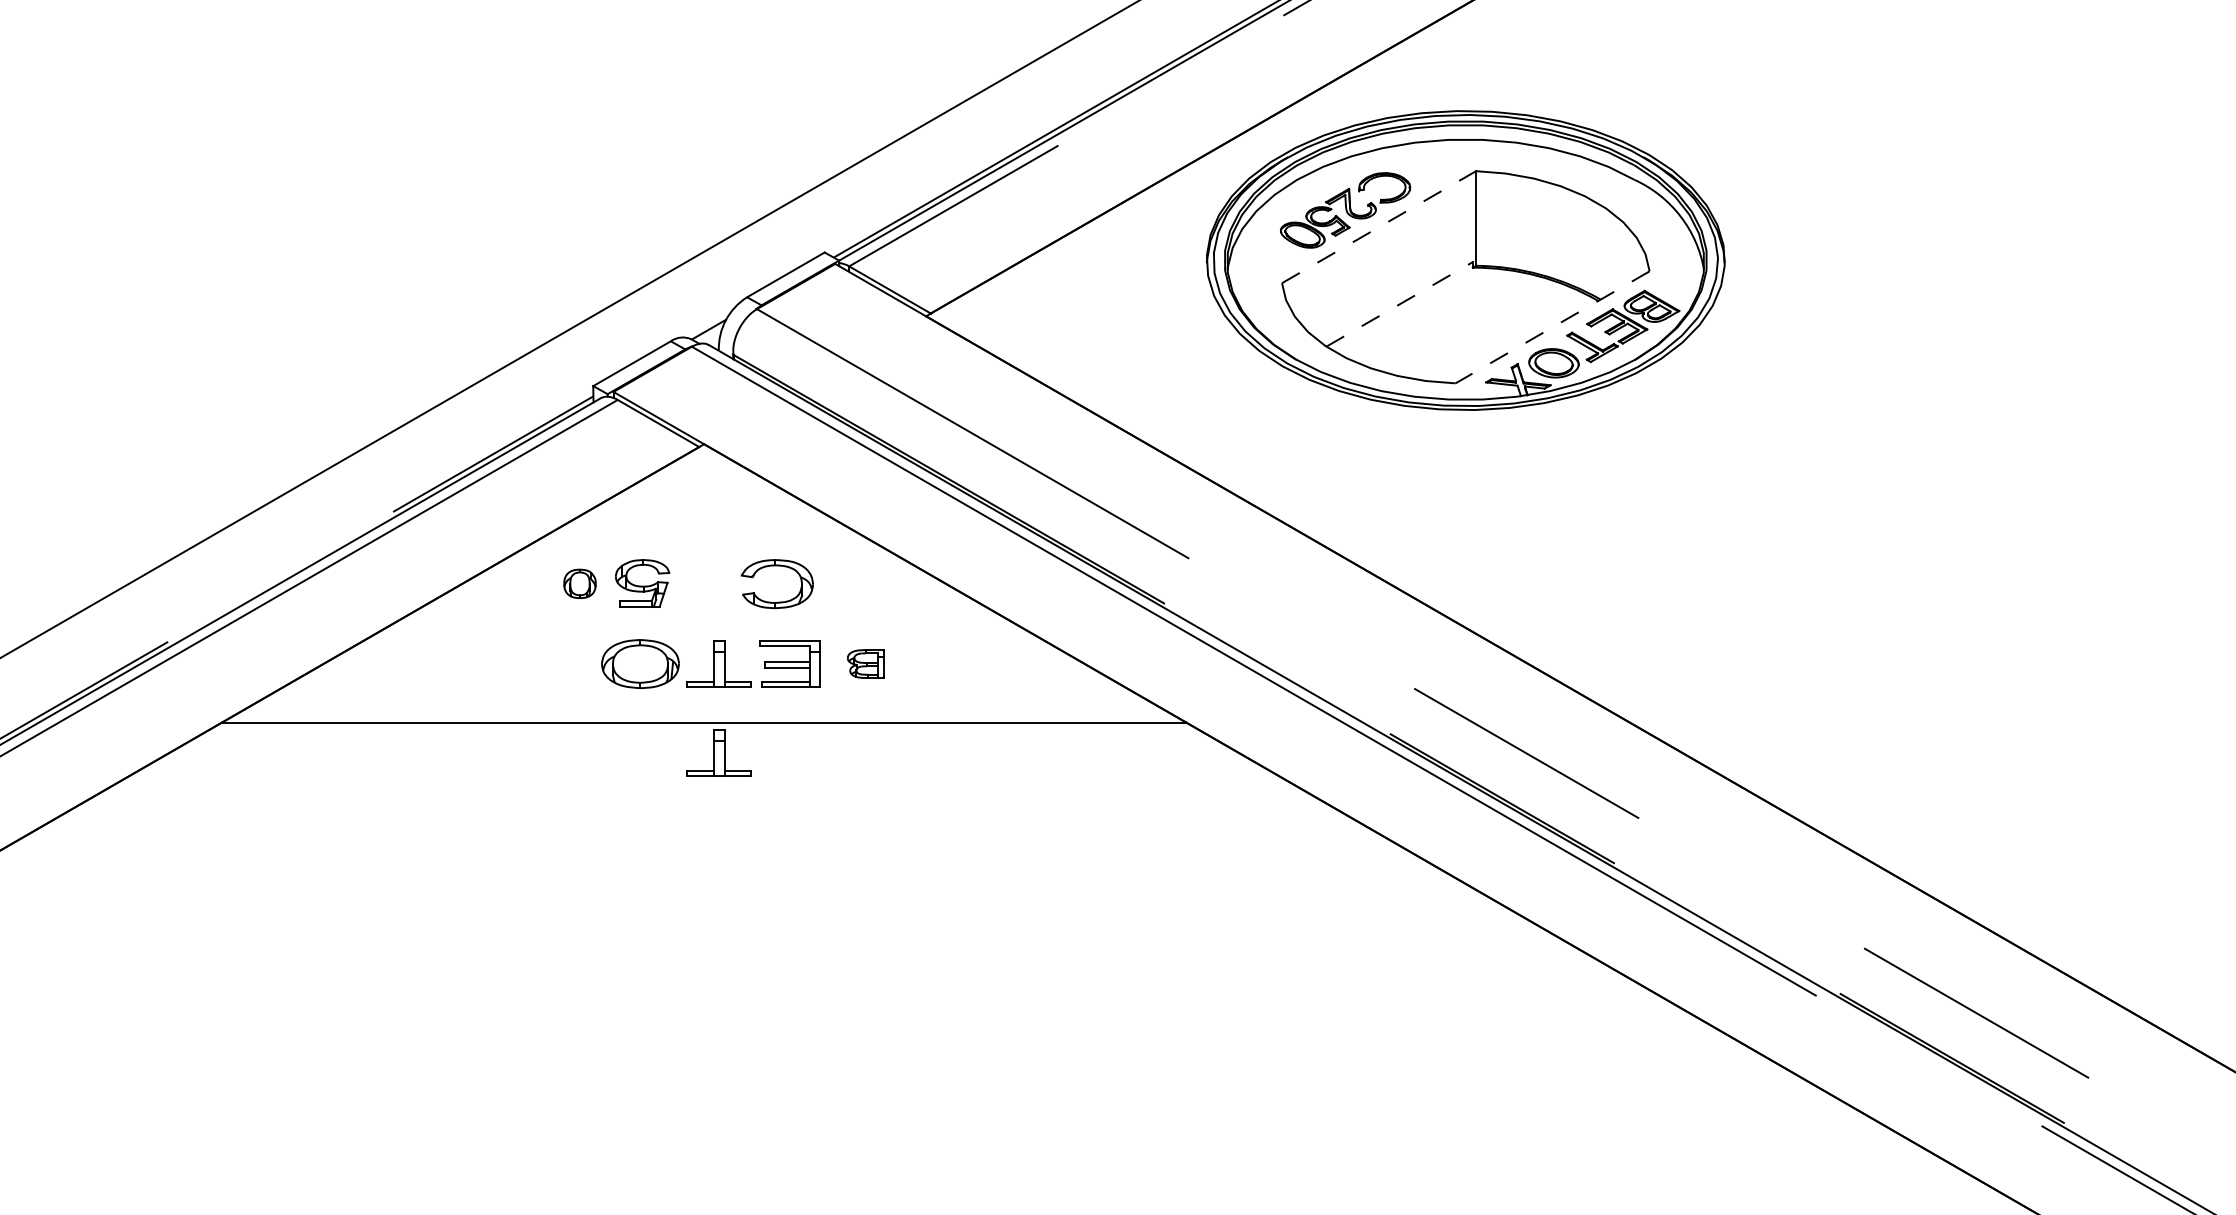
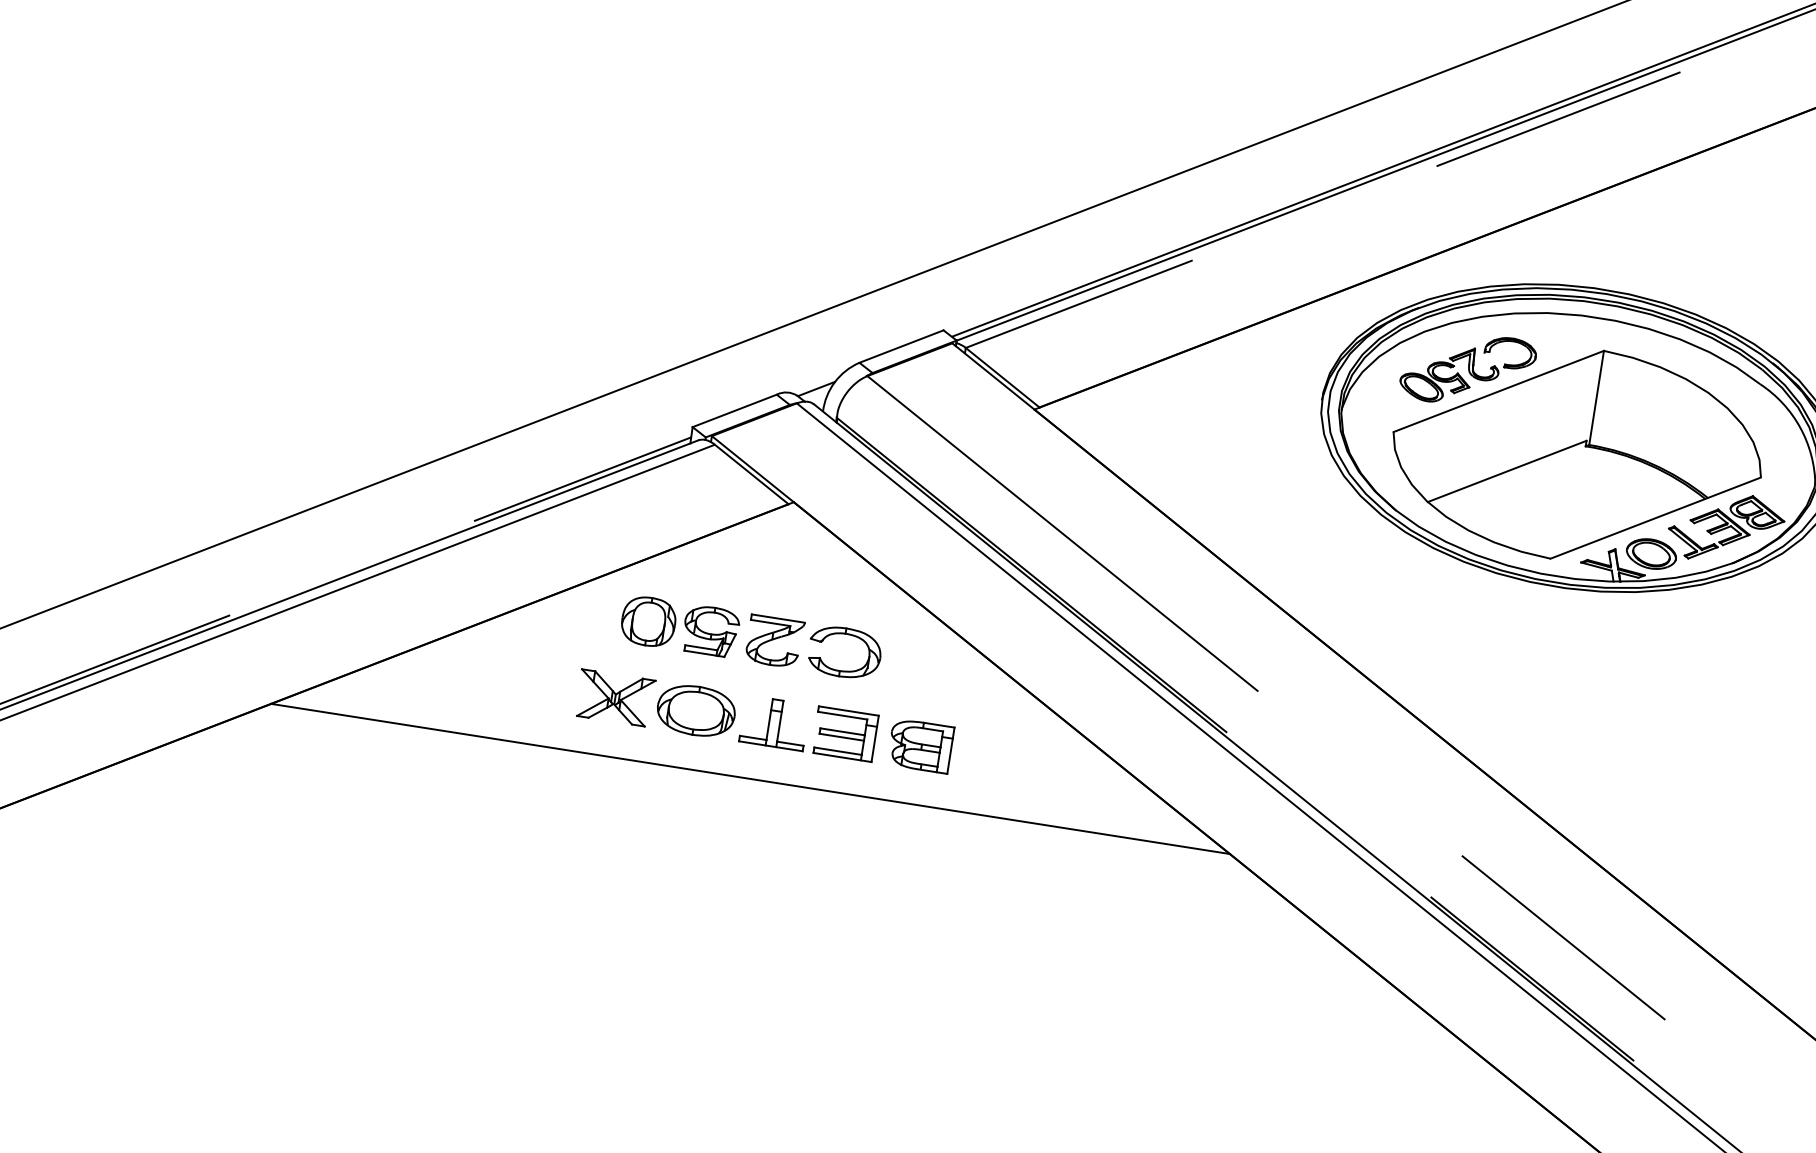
line: (1379, 226) -> (1499, 390), dashed -> solid
line: (1399, 304) -> (1507, 471), dashed -> solid
line: (1552, 327) -> (1655, 518), dashed -> solid
part: (579, 583) -> (648, 621), size x1.67
part: (706, 584) -> (774, 642), added
part: (558, 663) -> (614, 697), added
part: (865, 663) -> (920, 745), size x1.67
part: (718, 752) -> (760, 810), removed

